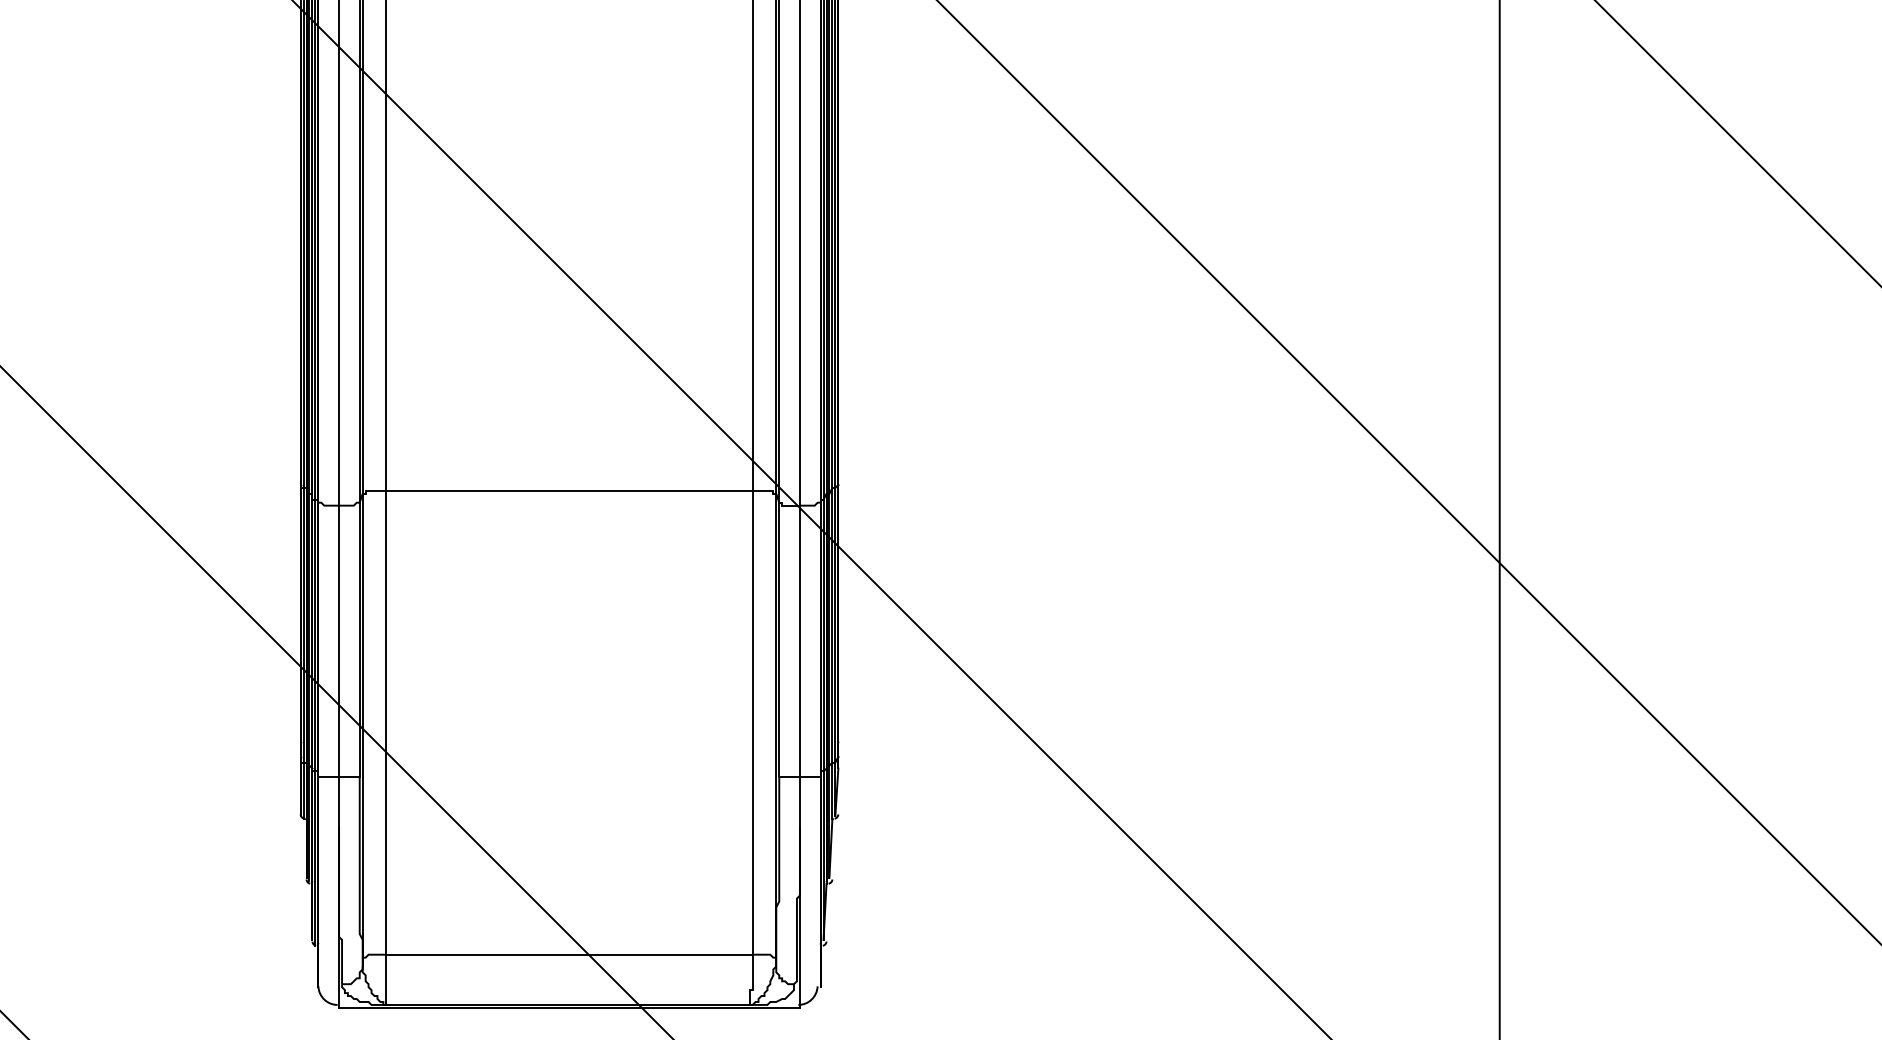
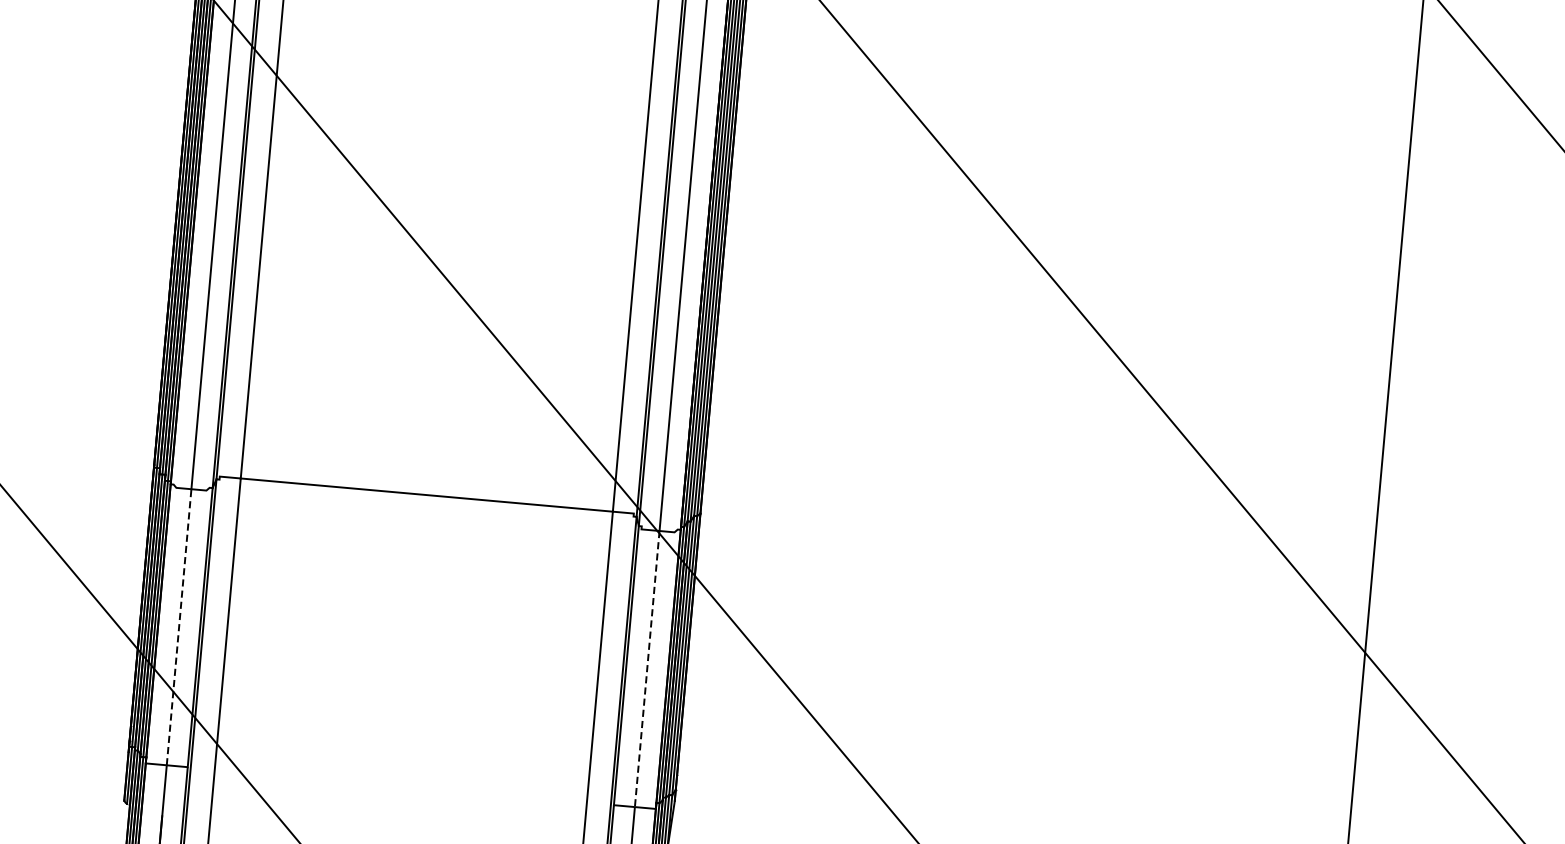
line: (339, 641) -> (179, 627), solid -> dashed
line: (799, 641) -> (646, 668), solid -> dashed

